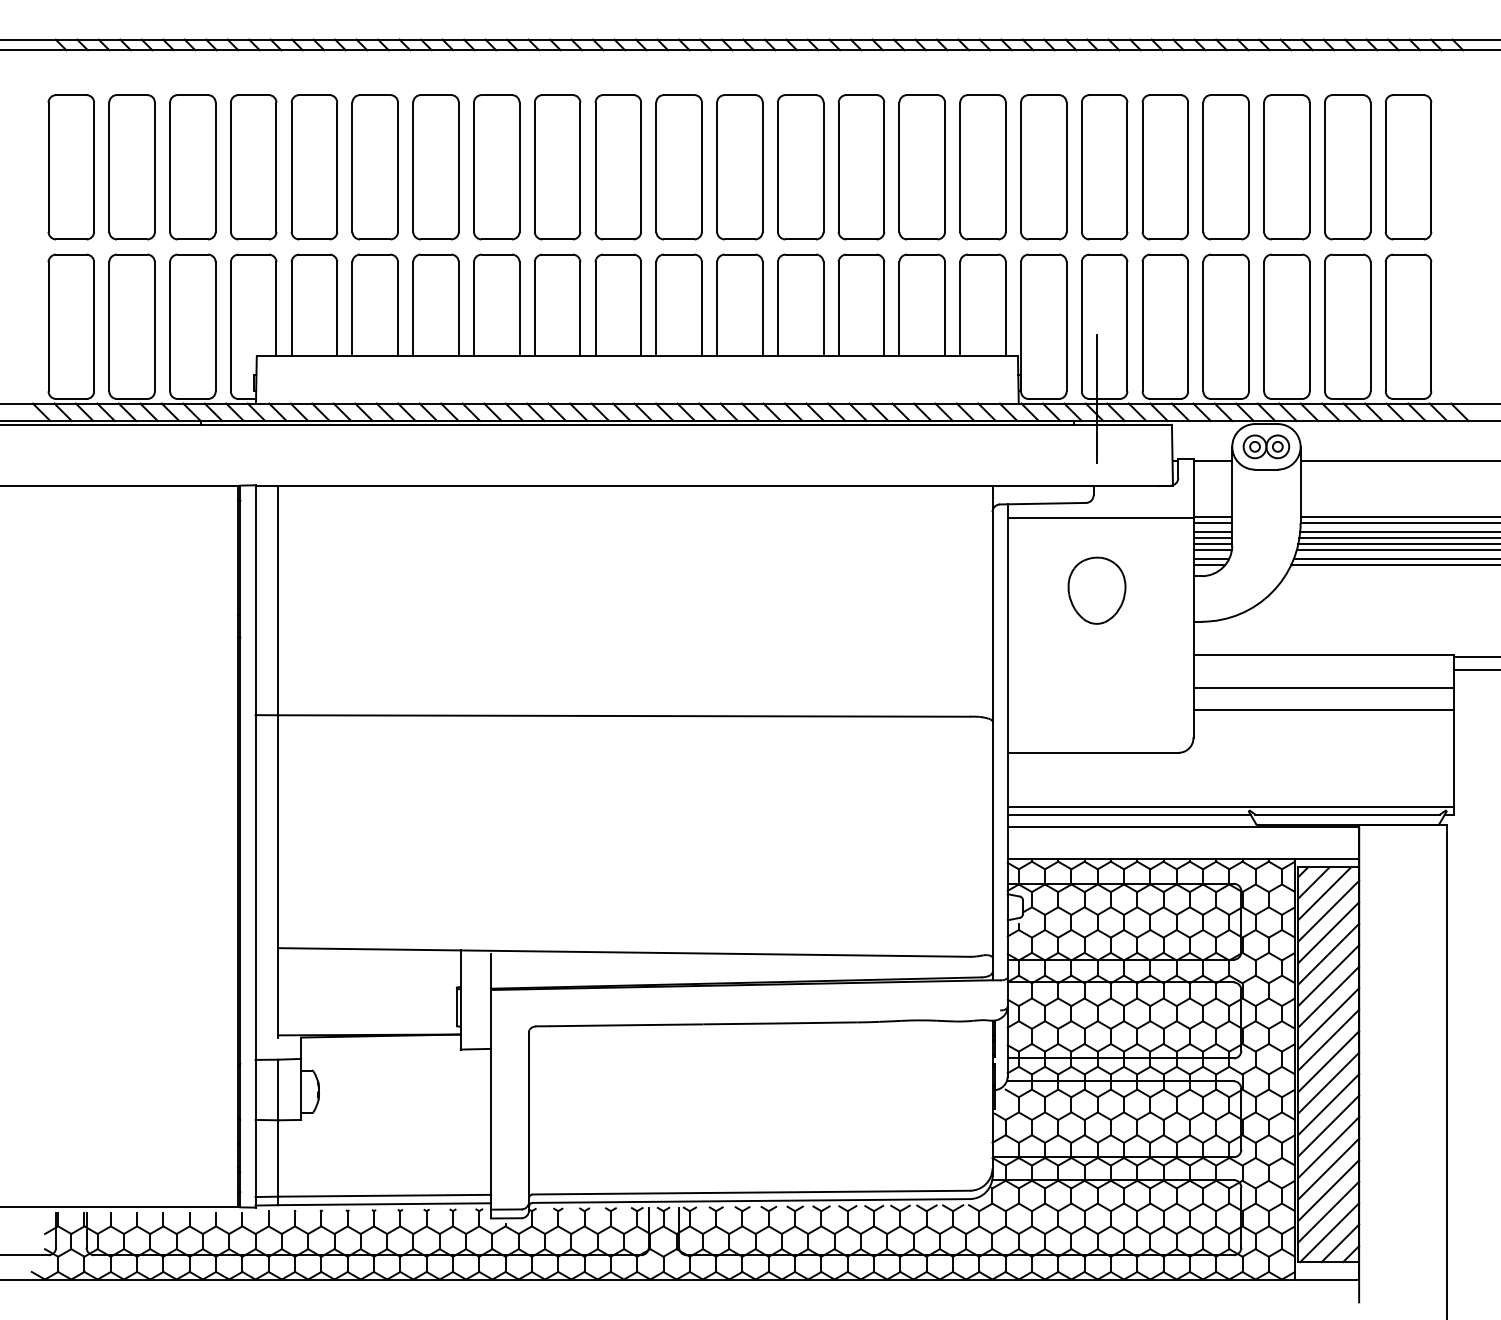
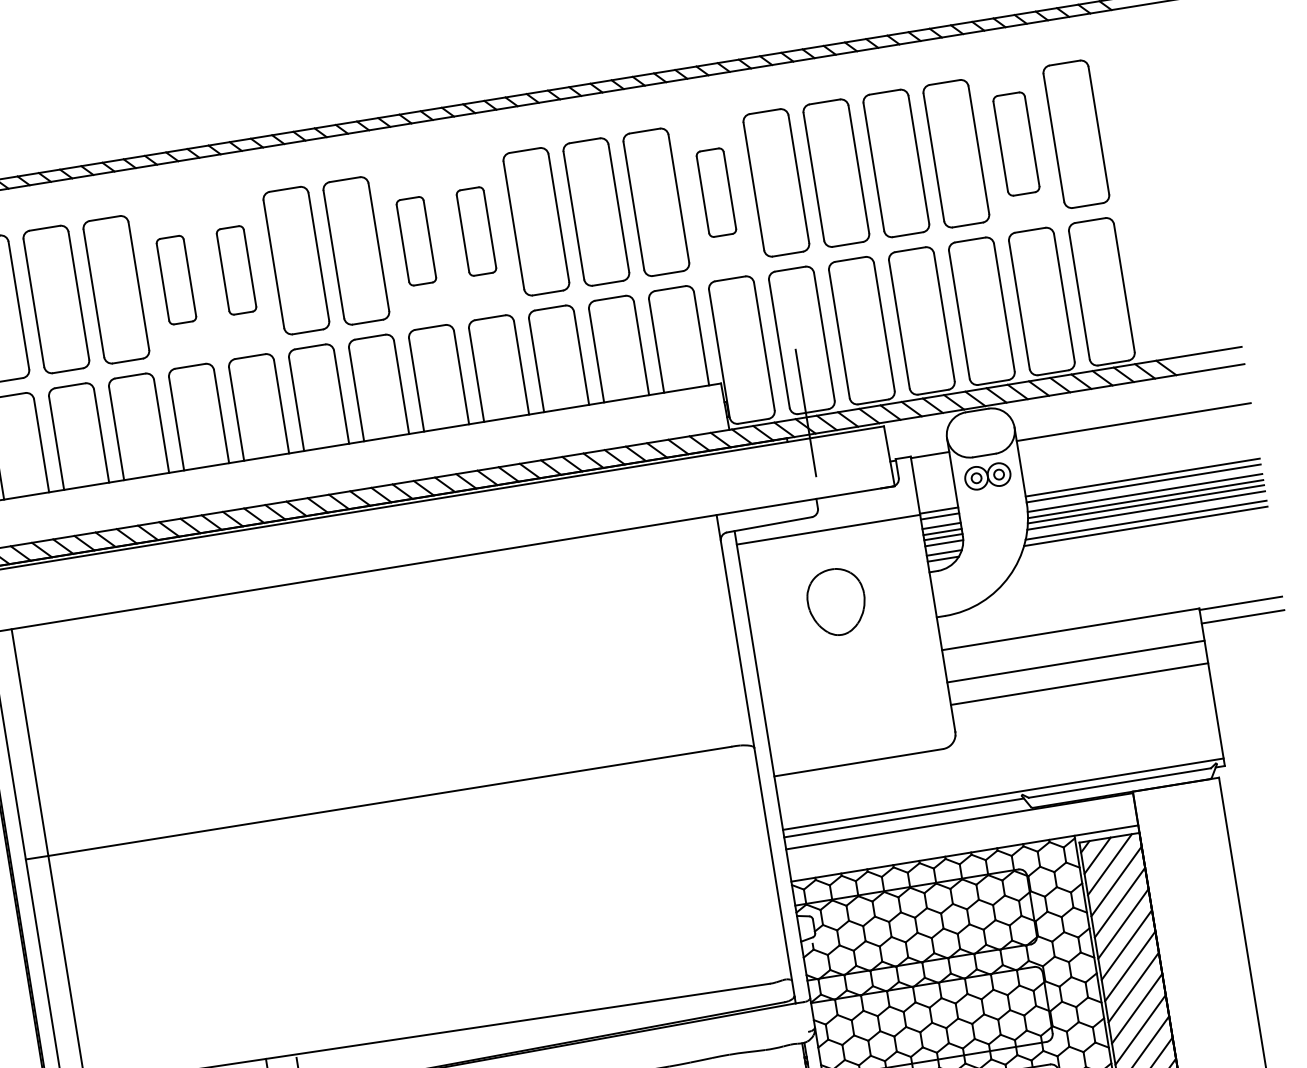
part: (496, 167) -> (176, 280), size x0.6
part: (557, 167) -> (236, 270), size x0.6
part: (739, 167) -> (415, 241), size x0.6
part: (800, 167) -> (476, 231), size x0.6
part: (1043, 167) -> (716, 192), size x0.6
part: (1347, 167) -> (1016, 144), size x0.7
part: (1266, 446) -> (987, 476), moved

